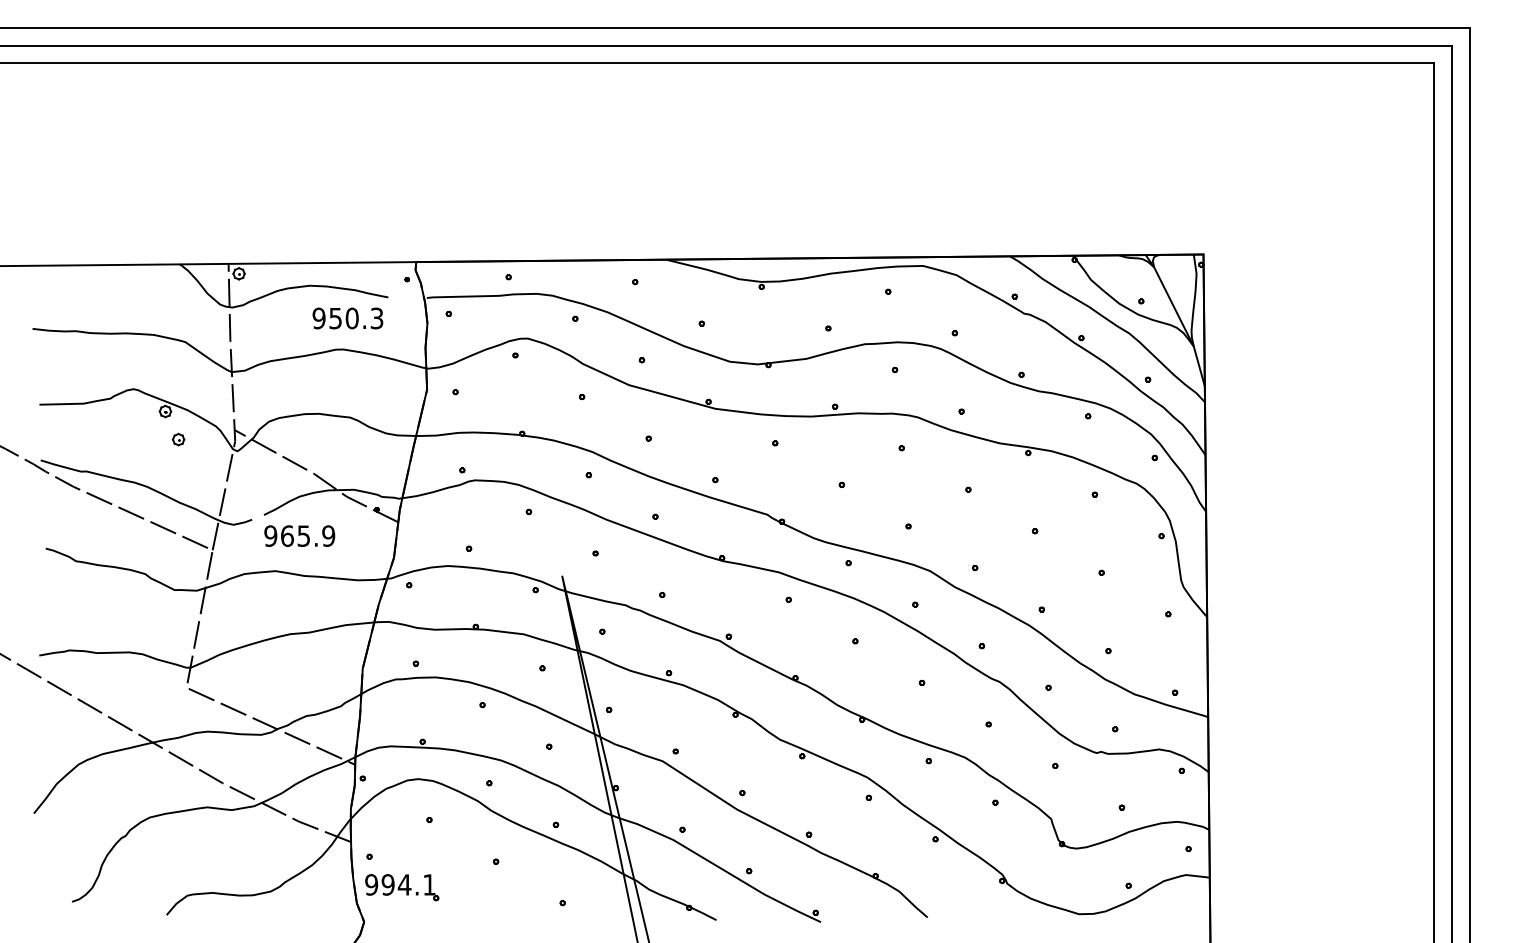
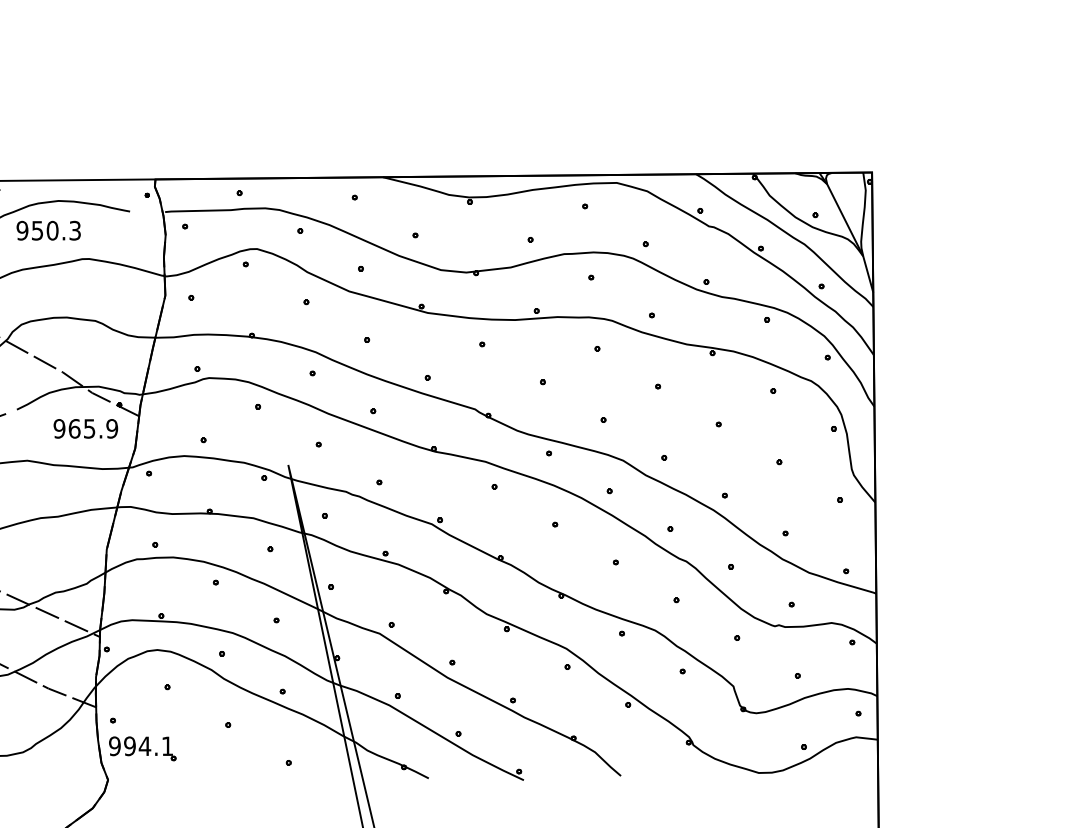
text: (347, 318) -> (48, 230), moved
text: (299, 535) -> (85, 428), moved

